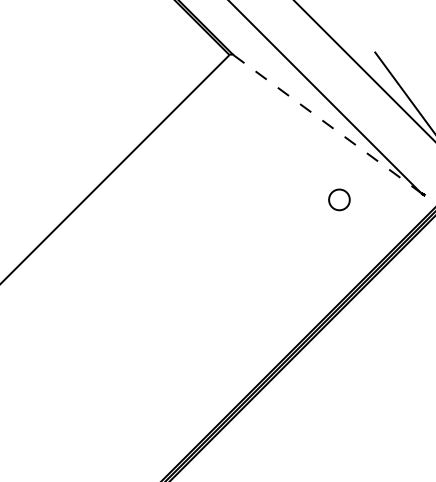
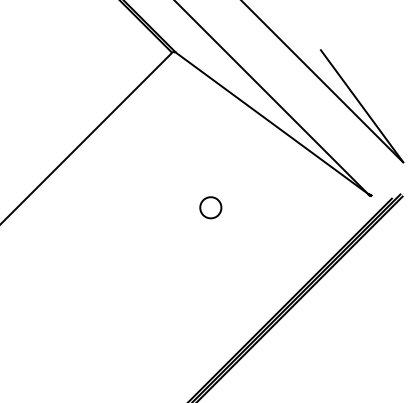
line: (327, 124) -> (272, 123), dashed -> solid
part: (339, 199) -> (210, 207), moved

